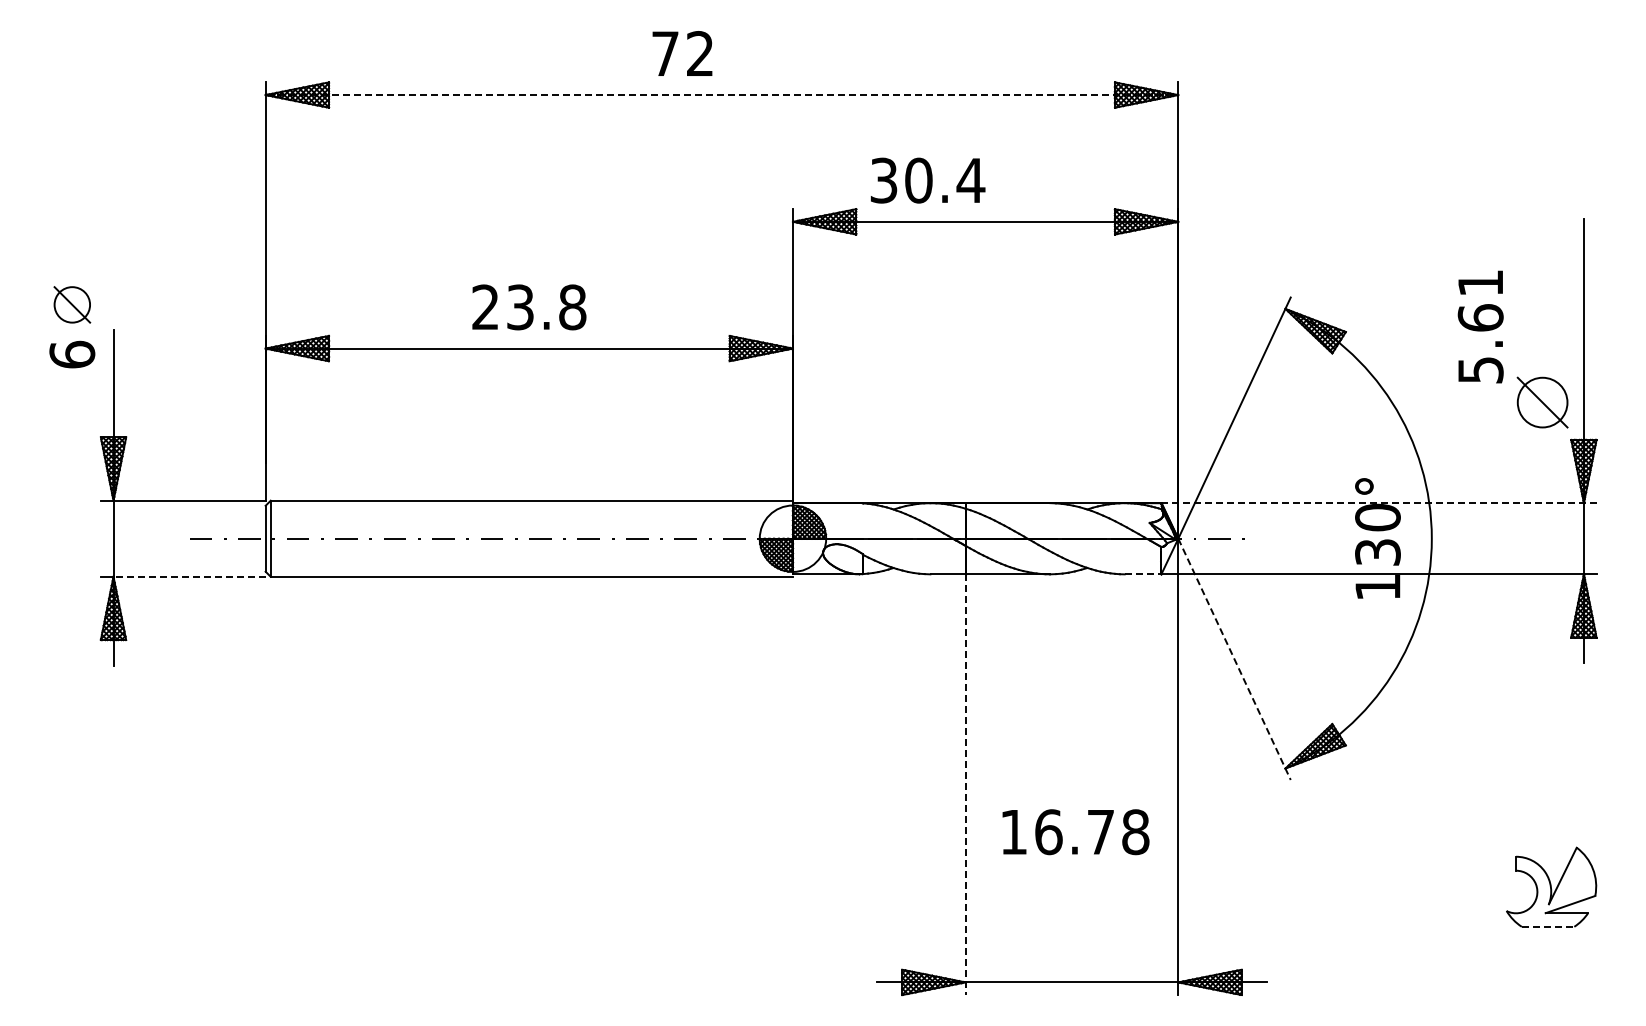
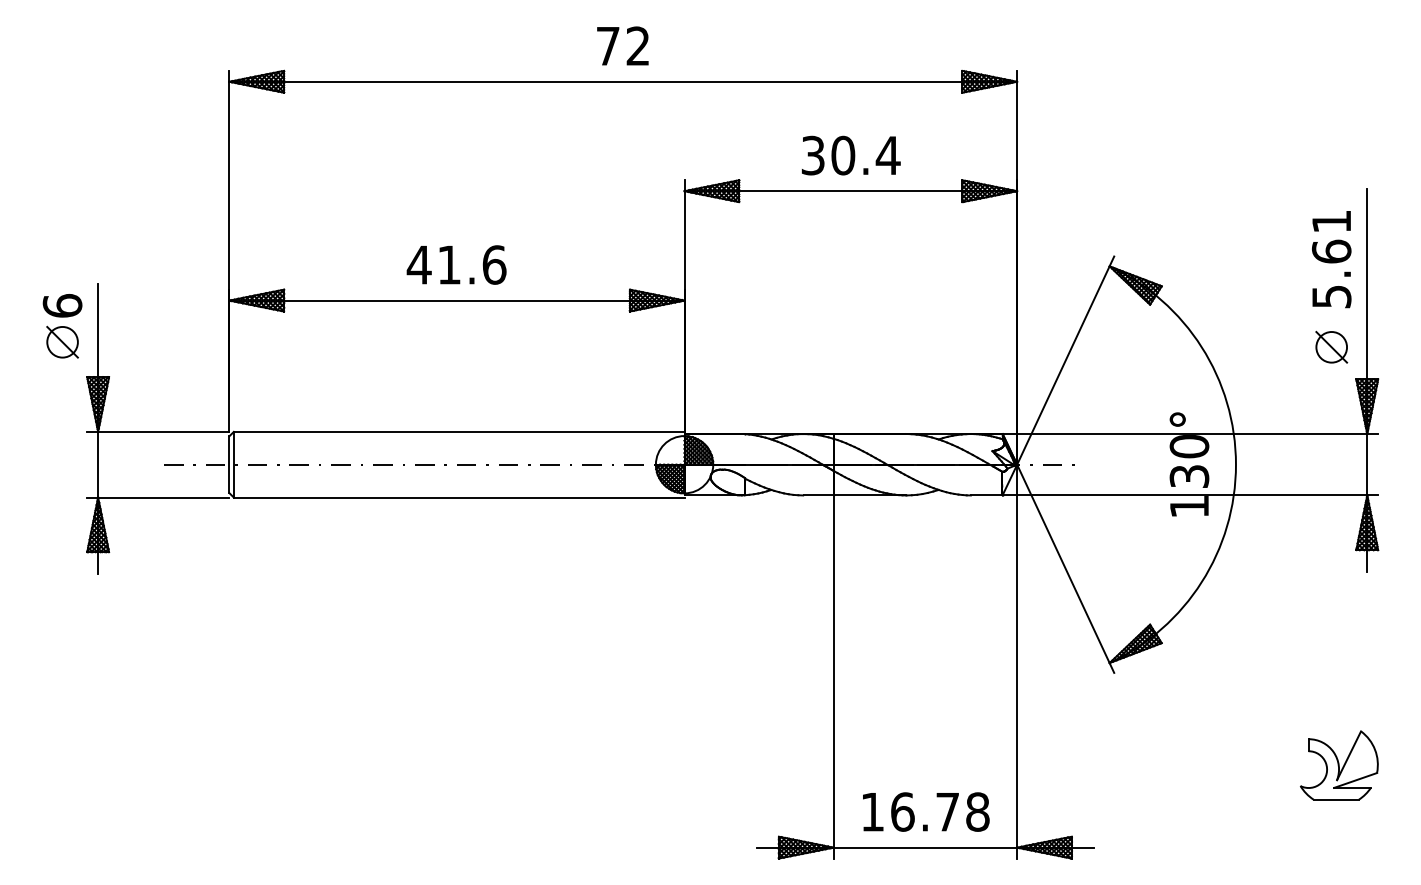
text: (682, 53) -> (622, 45), moved
line: (722, 95) -> (623, 82), dashed -> solid
text: (927, 180) -> (850, 155), moved
part: (72, 304) -> (62, 341), moved
text: (528, 307) -> (456, 265), 23.8 -> 41.6
text: (1480, 326) -> (1331, 259), moved
part: (1542, 402) -> (1331, 347), size x0.71
line: (1378, 503) -> (1189, 434), dashed -> solid
line: (1143, 574) -> (987, 495), dashed -> solid
line: (189, 576) -> (163, 497), dashed -> solid
line: (1234, 659) -> (1065, 568), dashed -> solid
line: (965, 785) -> (833, 677), dashed -> solid
text: (1075, 832) -> (925, 812), moved
line: (1548, 926) -> (1336, 799), dashed -> solid

